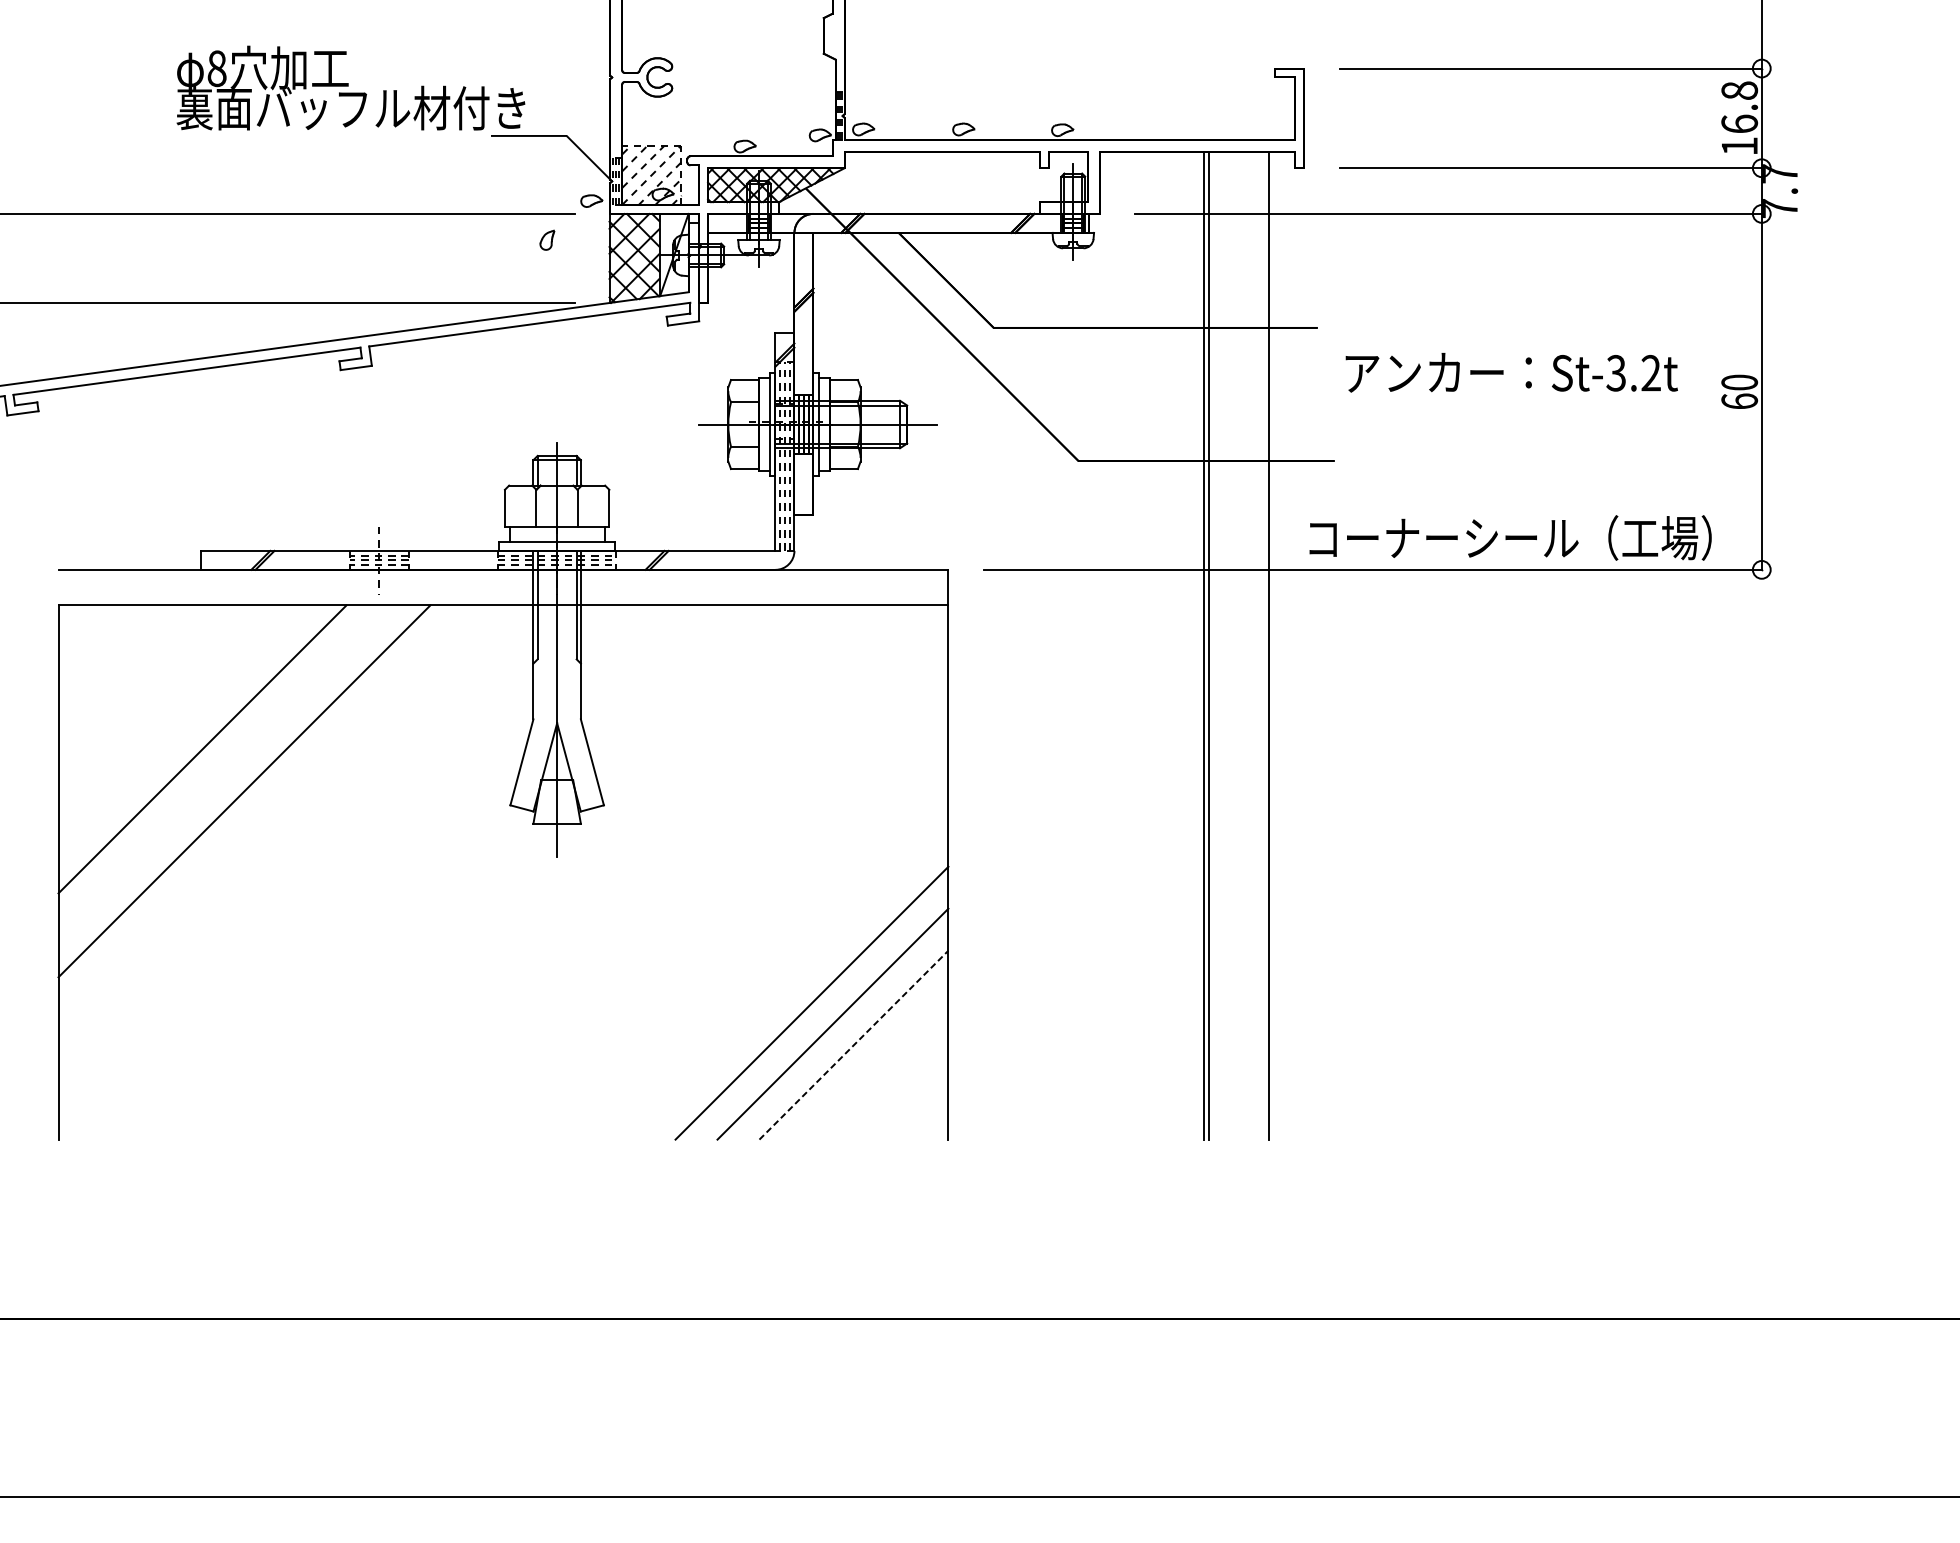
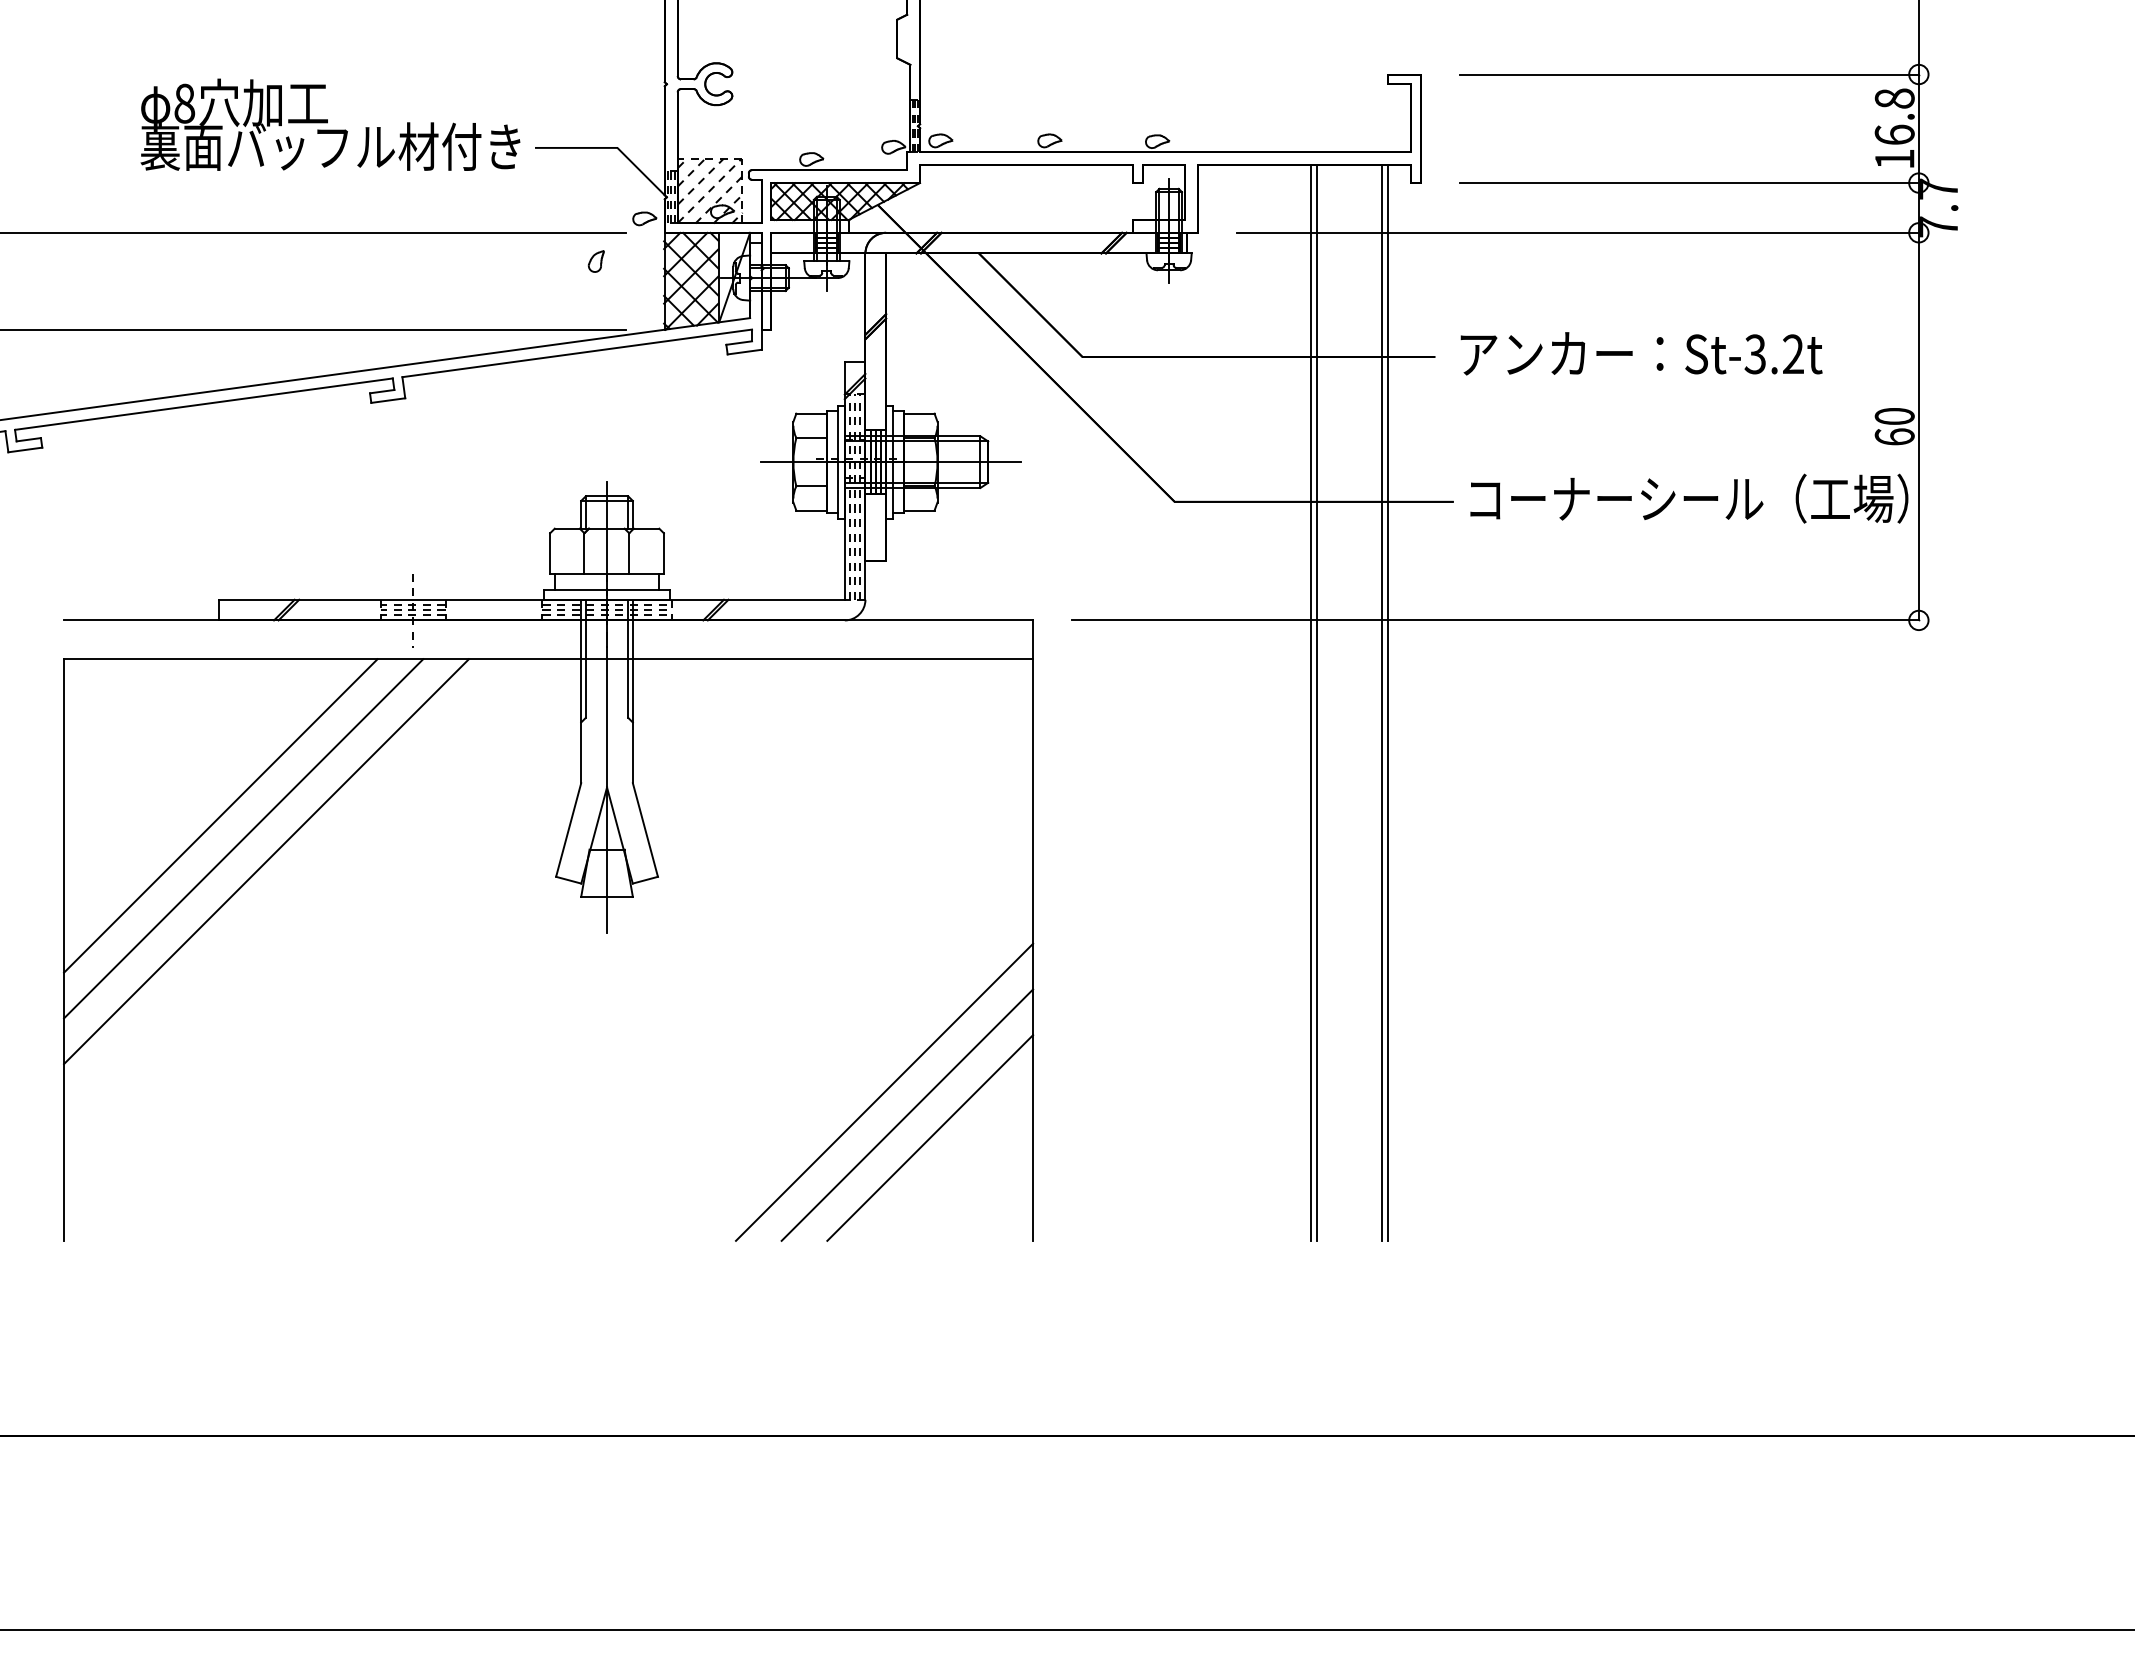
text: (350, 87) -> (330, 124), moved
text: (1511, 372) -> (1641, 353), moved
text: (1510, 537) -> (1689, 498), moved
line: (1274, 645) -> (1388, 702), added
line: (223, 770) -> (243, 838), added
line: (854, 1044) -> (930, 1137), dashed -> solid

